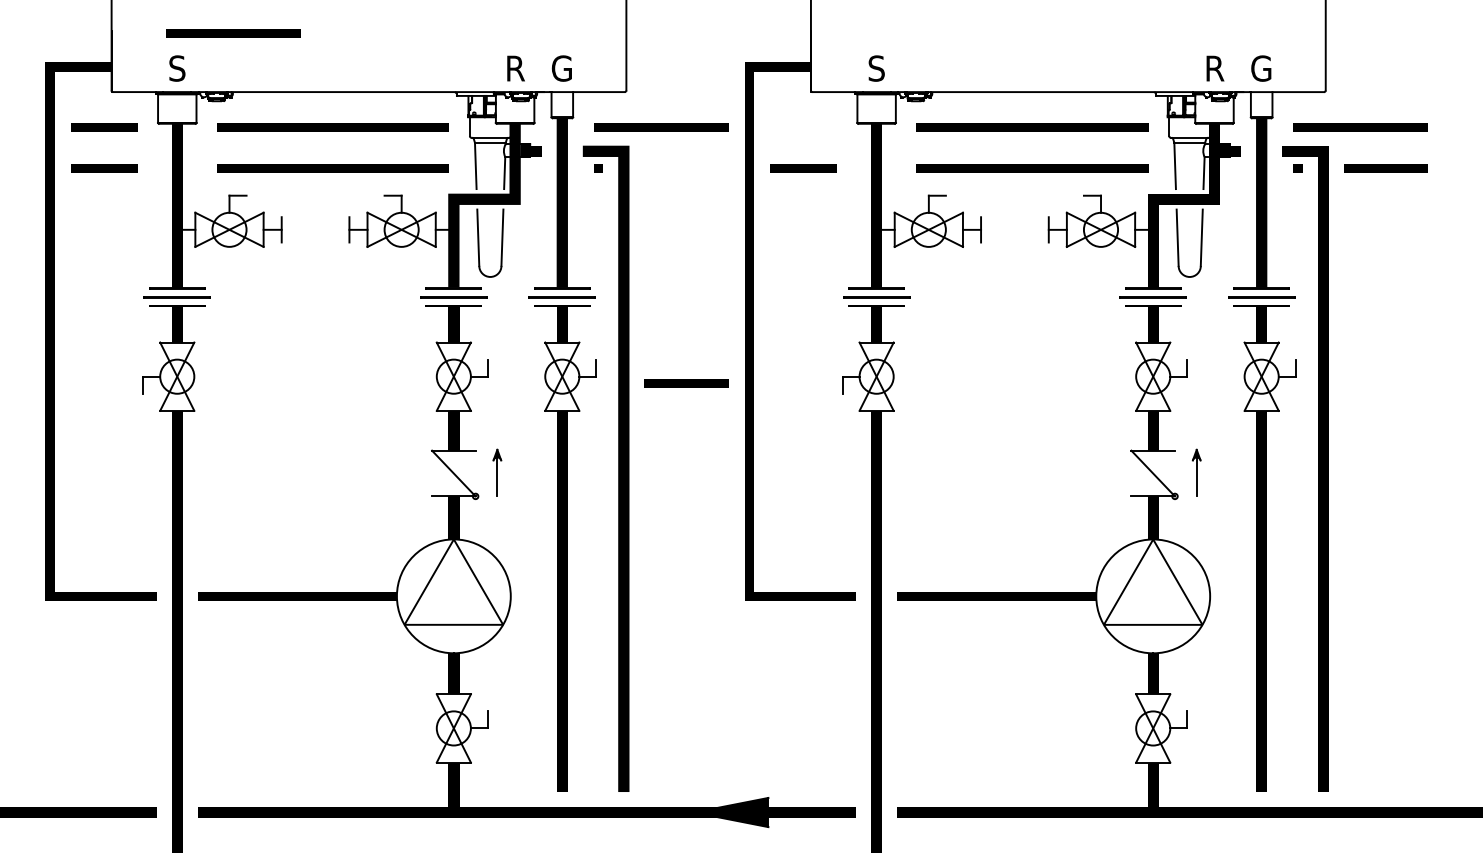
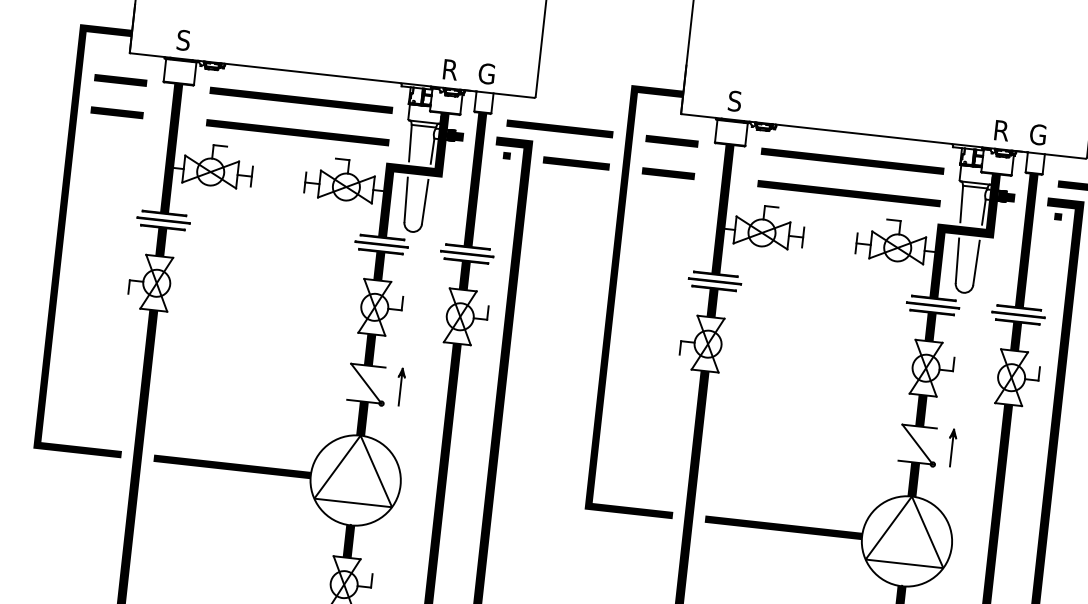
line: (233, 33) -> (230, 17), removed
line: (803, 127) -> (672, 141), added
line: (686, 383) -> (576, 163), moved

